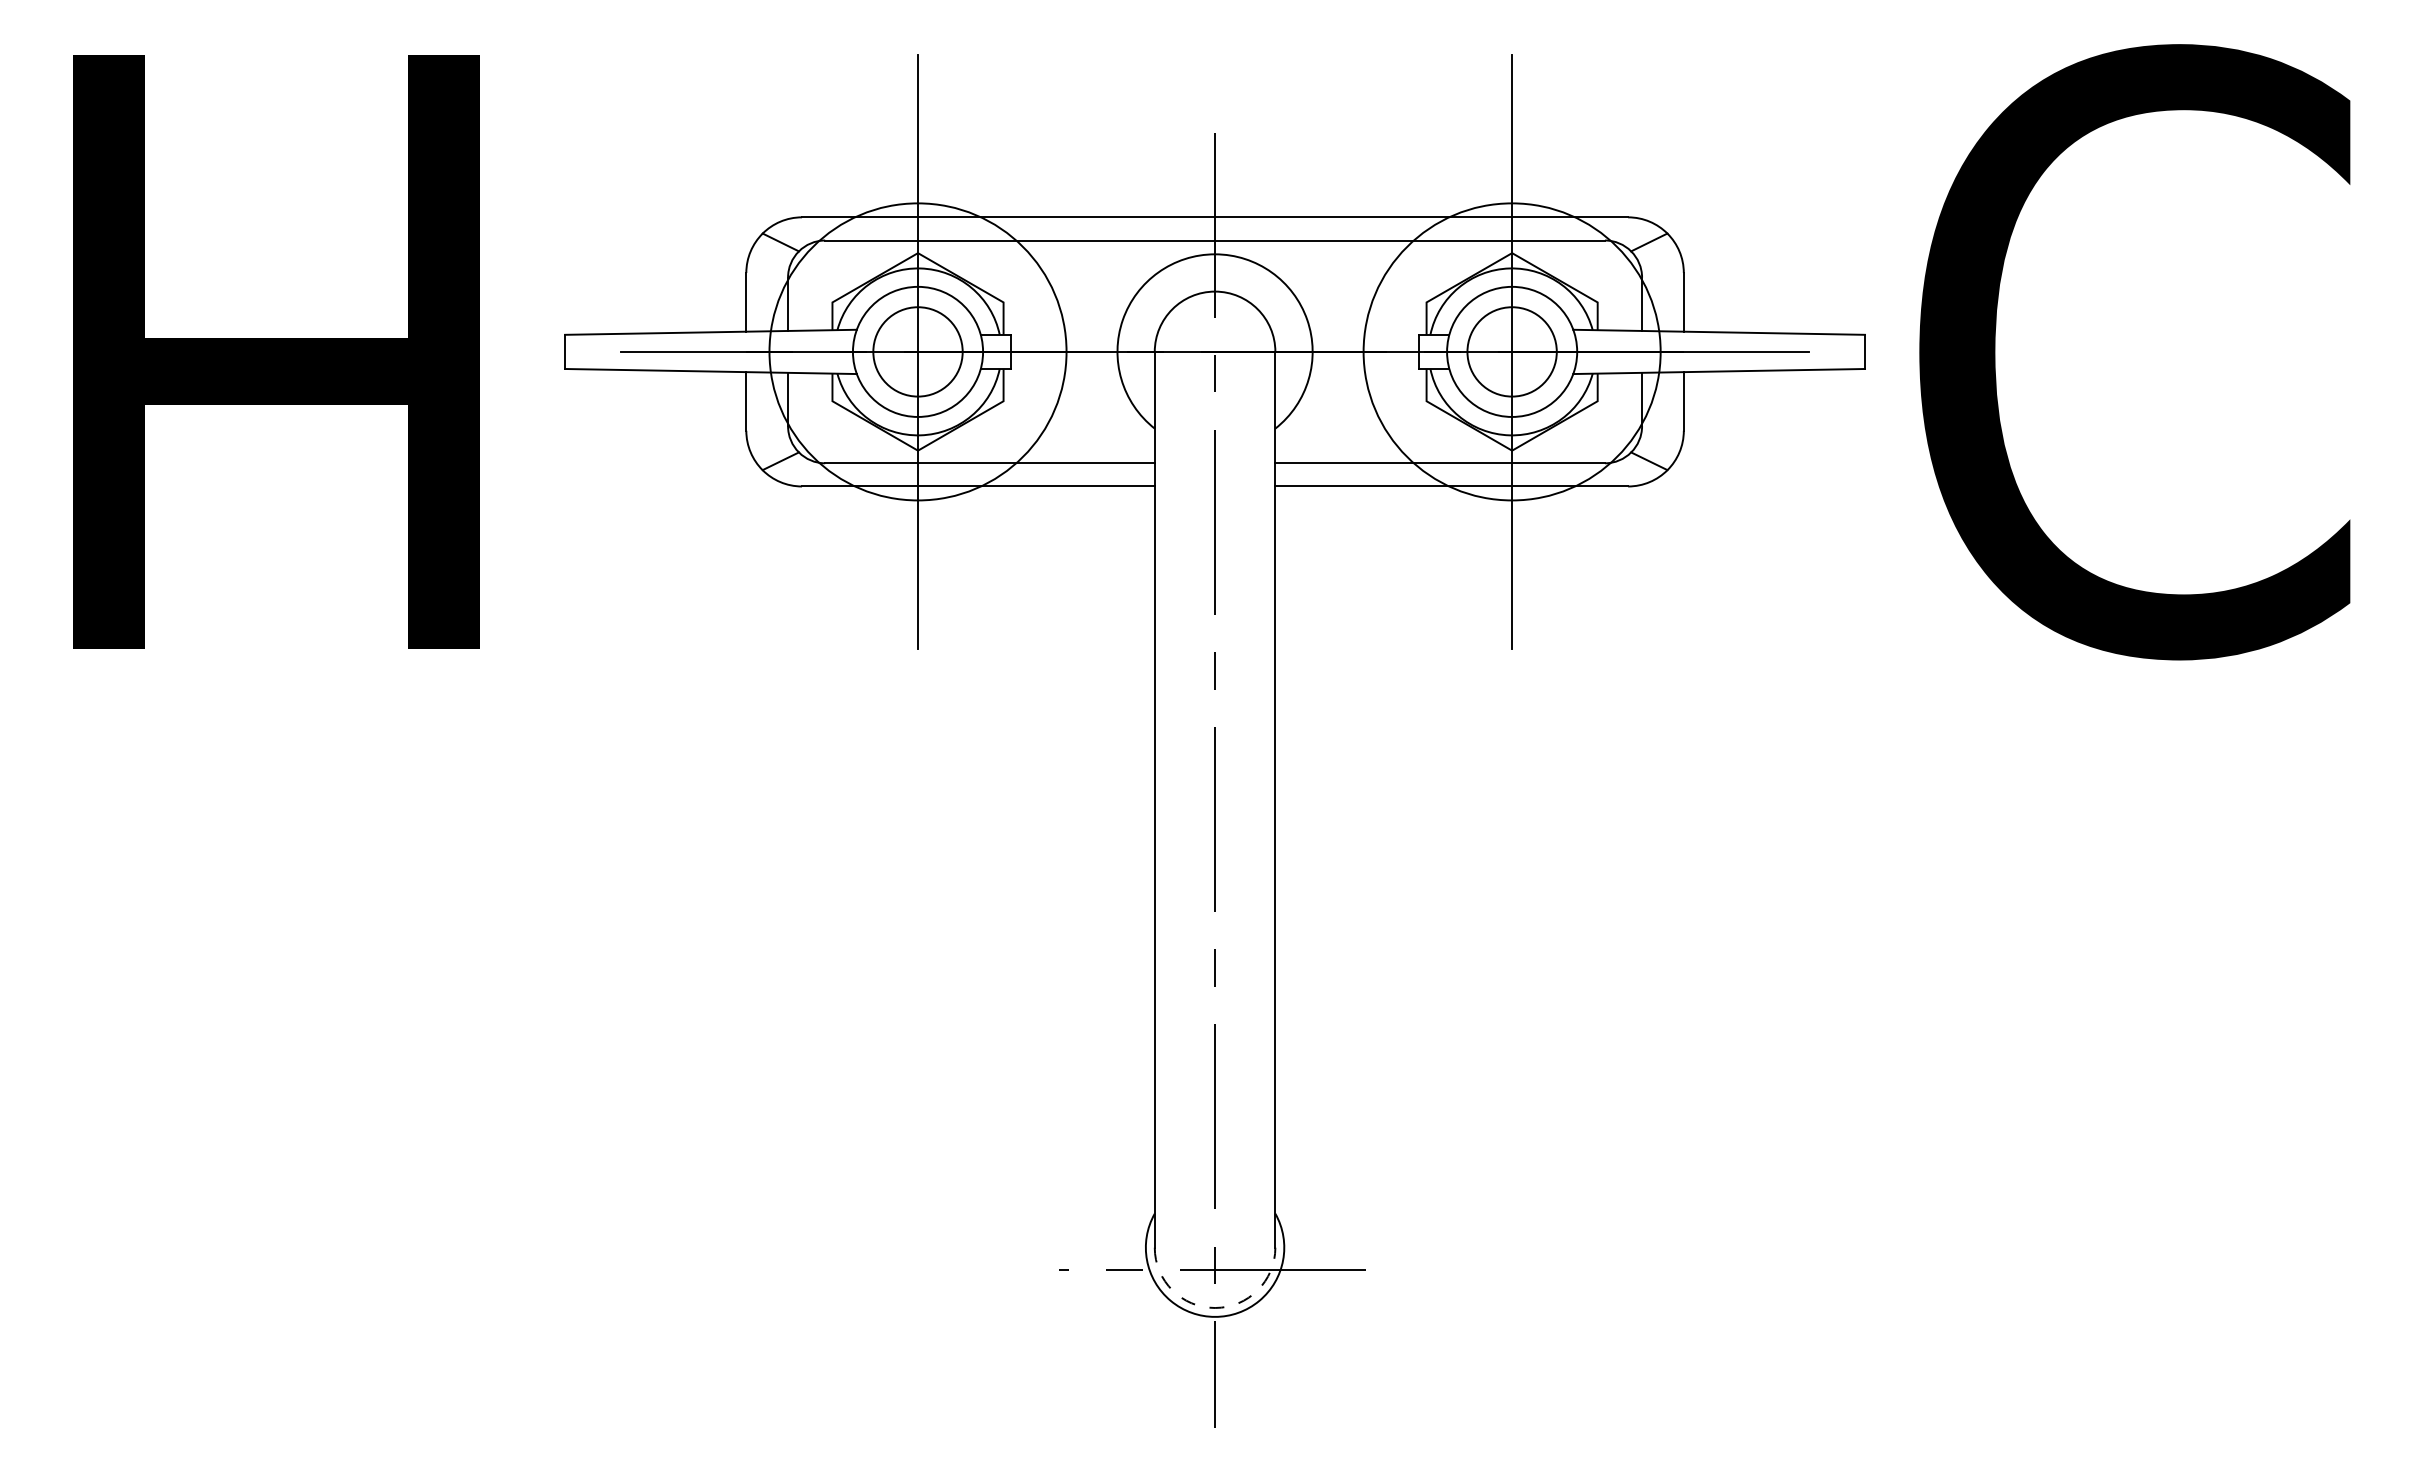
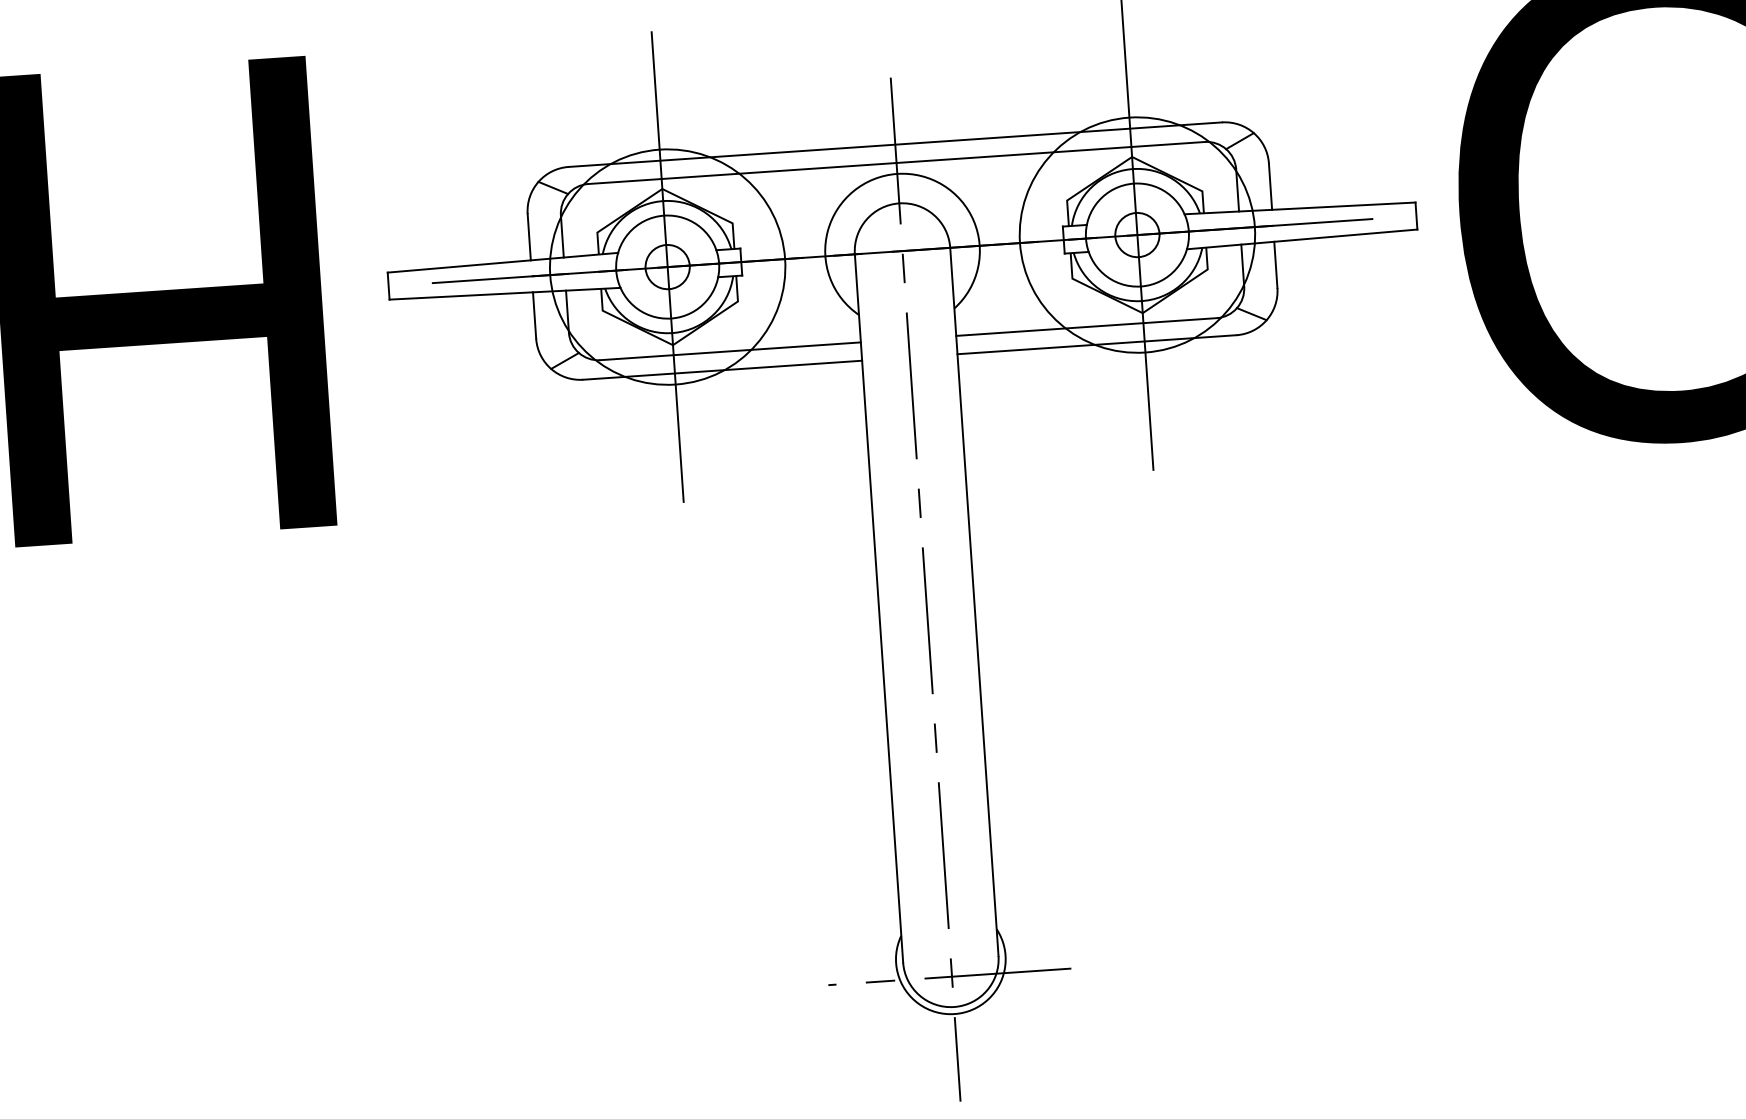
circle: (917, 351) -> (667, 266), size x0.62
circle: (1512, 351) -> (1137, 234), size x0.62
arc: (1215, 1307) -> (954, 1006), dashed -> solid

